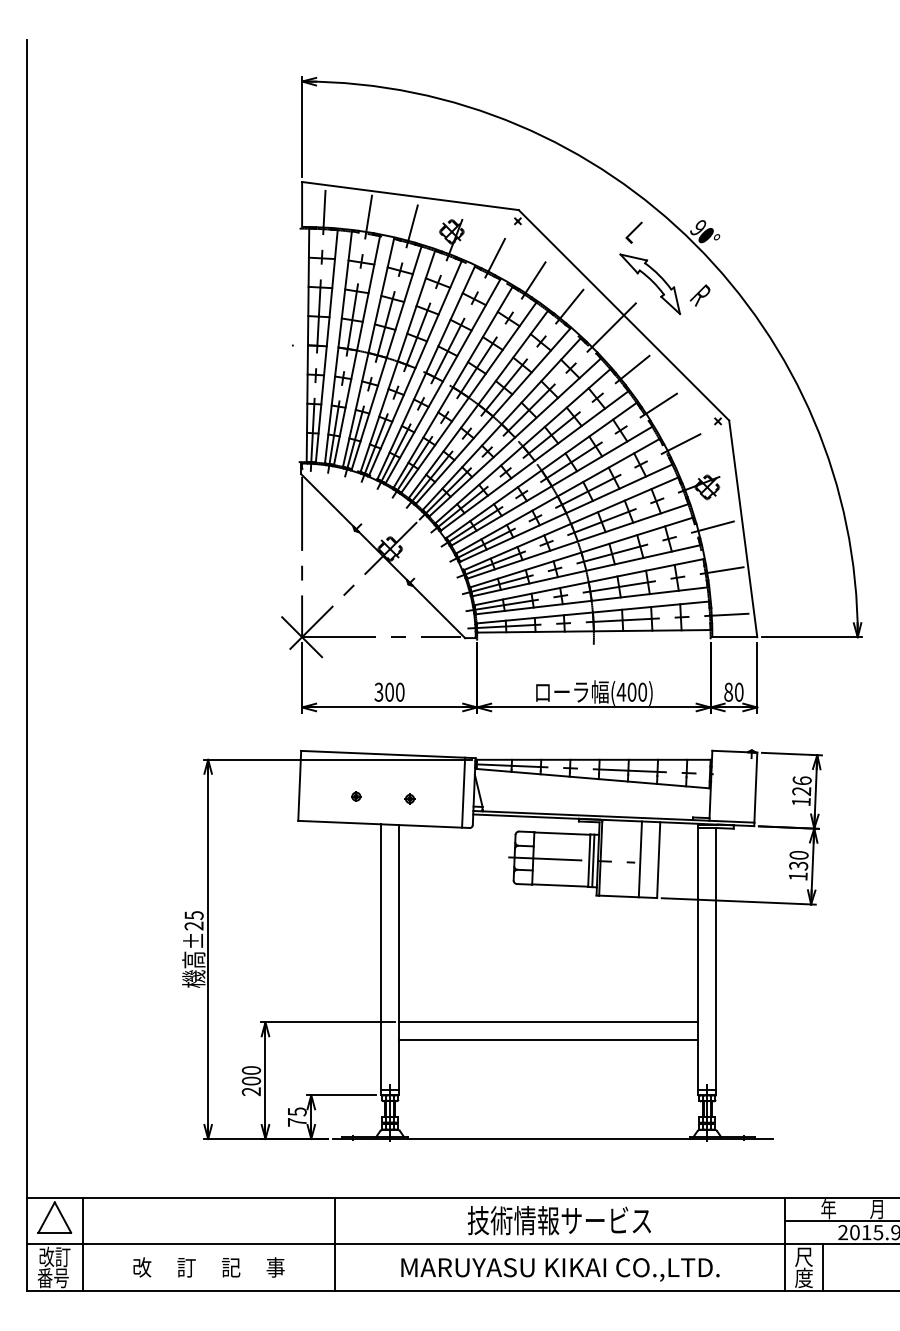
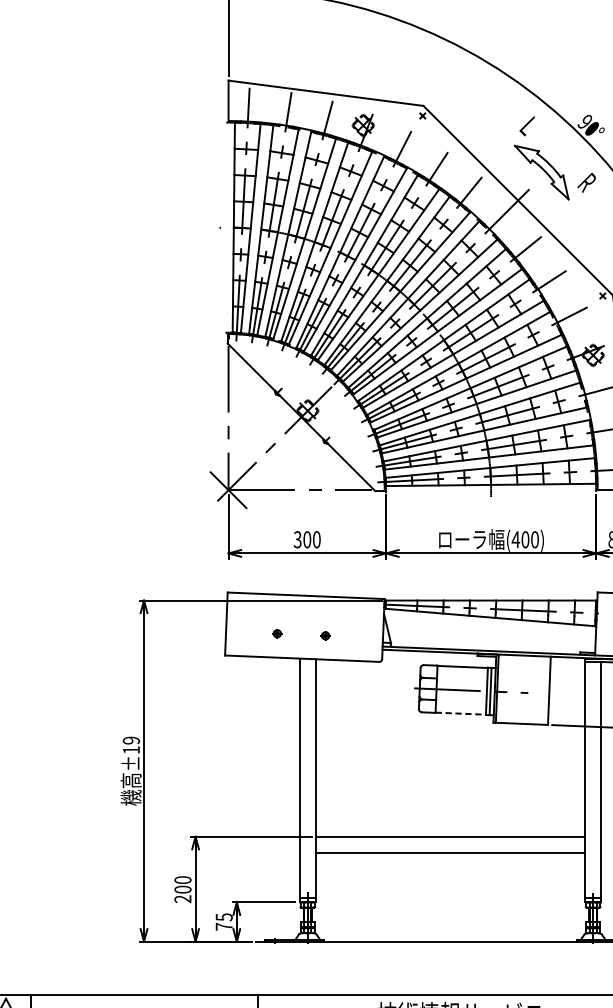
line: (463, 792) -> (373, 629), removed
line: (639, 859) -> (532, 690), removed
line: (560, 885) -> (461, 713), solid -> dashed
text: (193, 920) -> (130, 745), ±25 -> ±19

